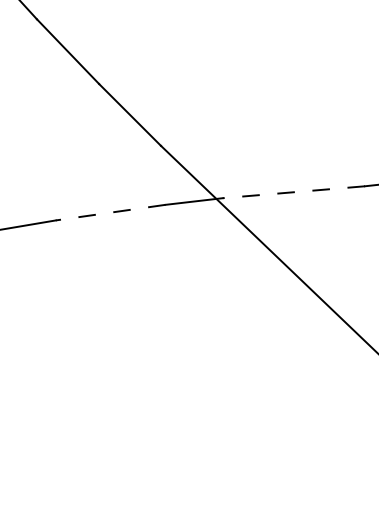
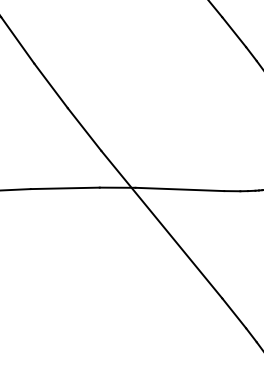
line: (293, 192) -> (179, 189), dashed -> solid
line: (109, 213) -> (64, 188), dashed -> solid

